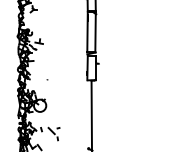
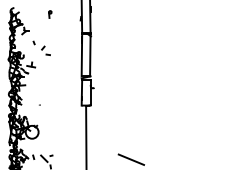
part: (49, 24) -> (41, 47), added
line: (134, 131) -> (131, 159), added

